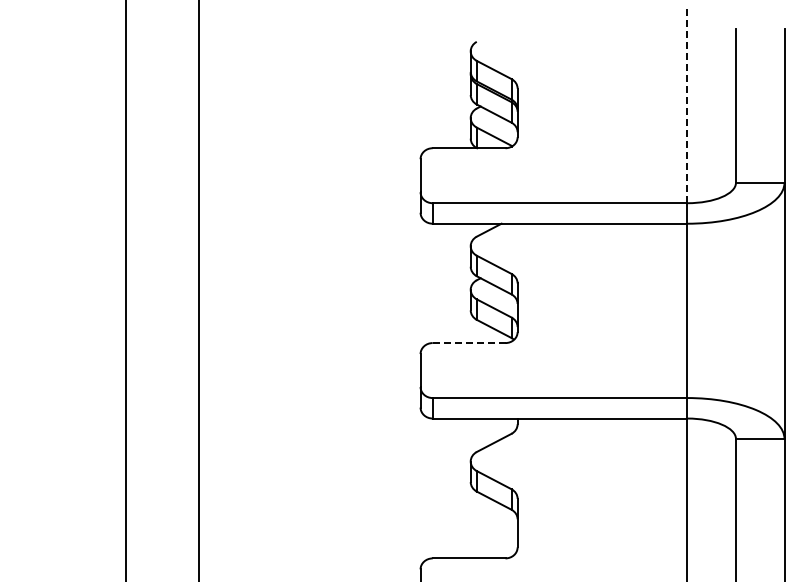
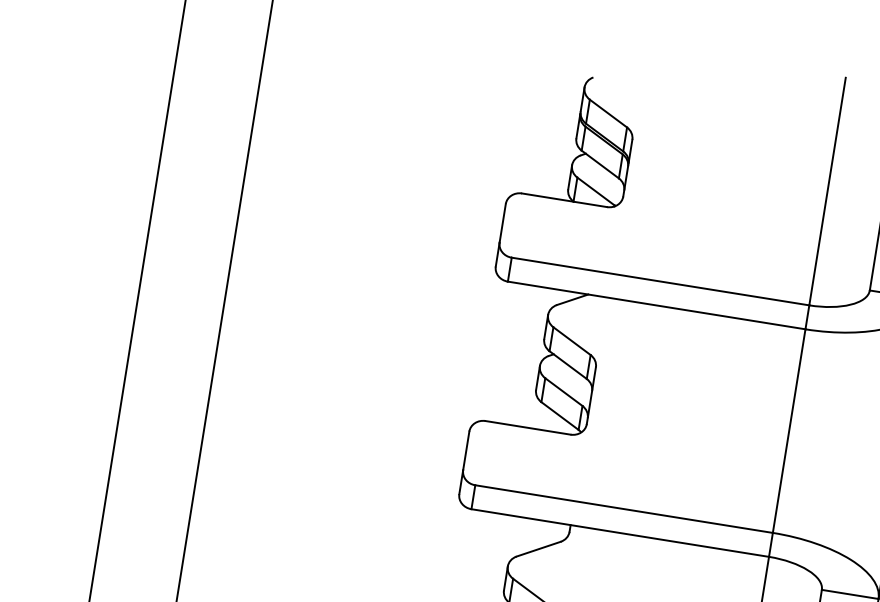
line: (687, 105) -> (827, 191), dashed -> solid
line: (468, 343) -> (527, 428), dashed -> solid

